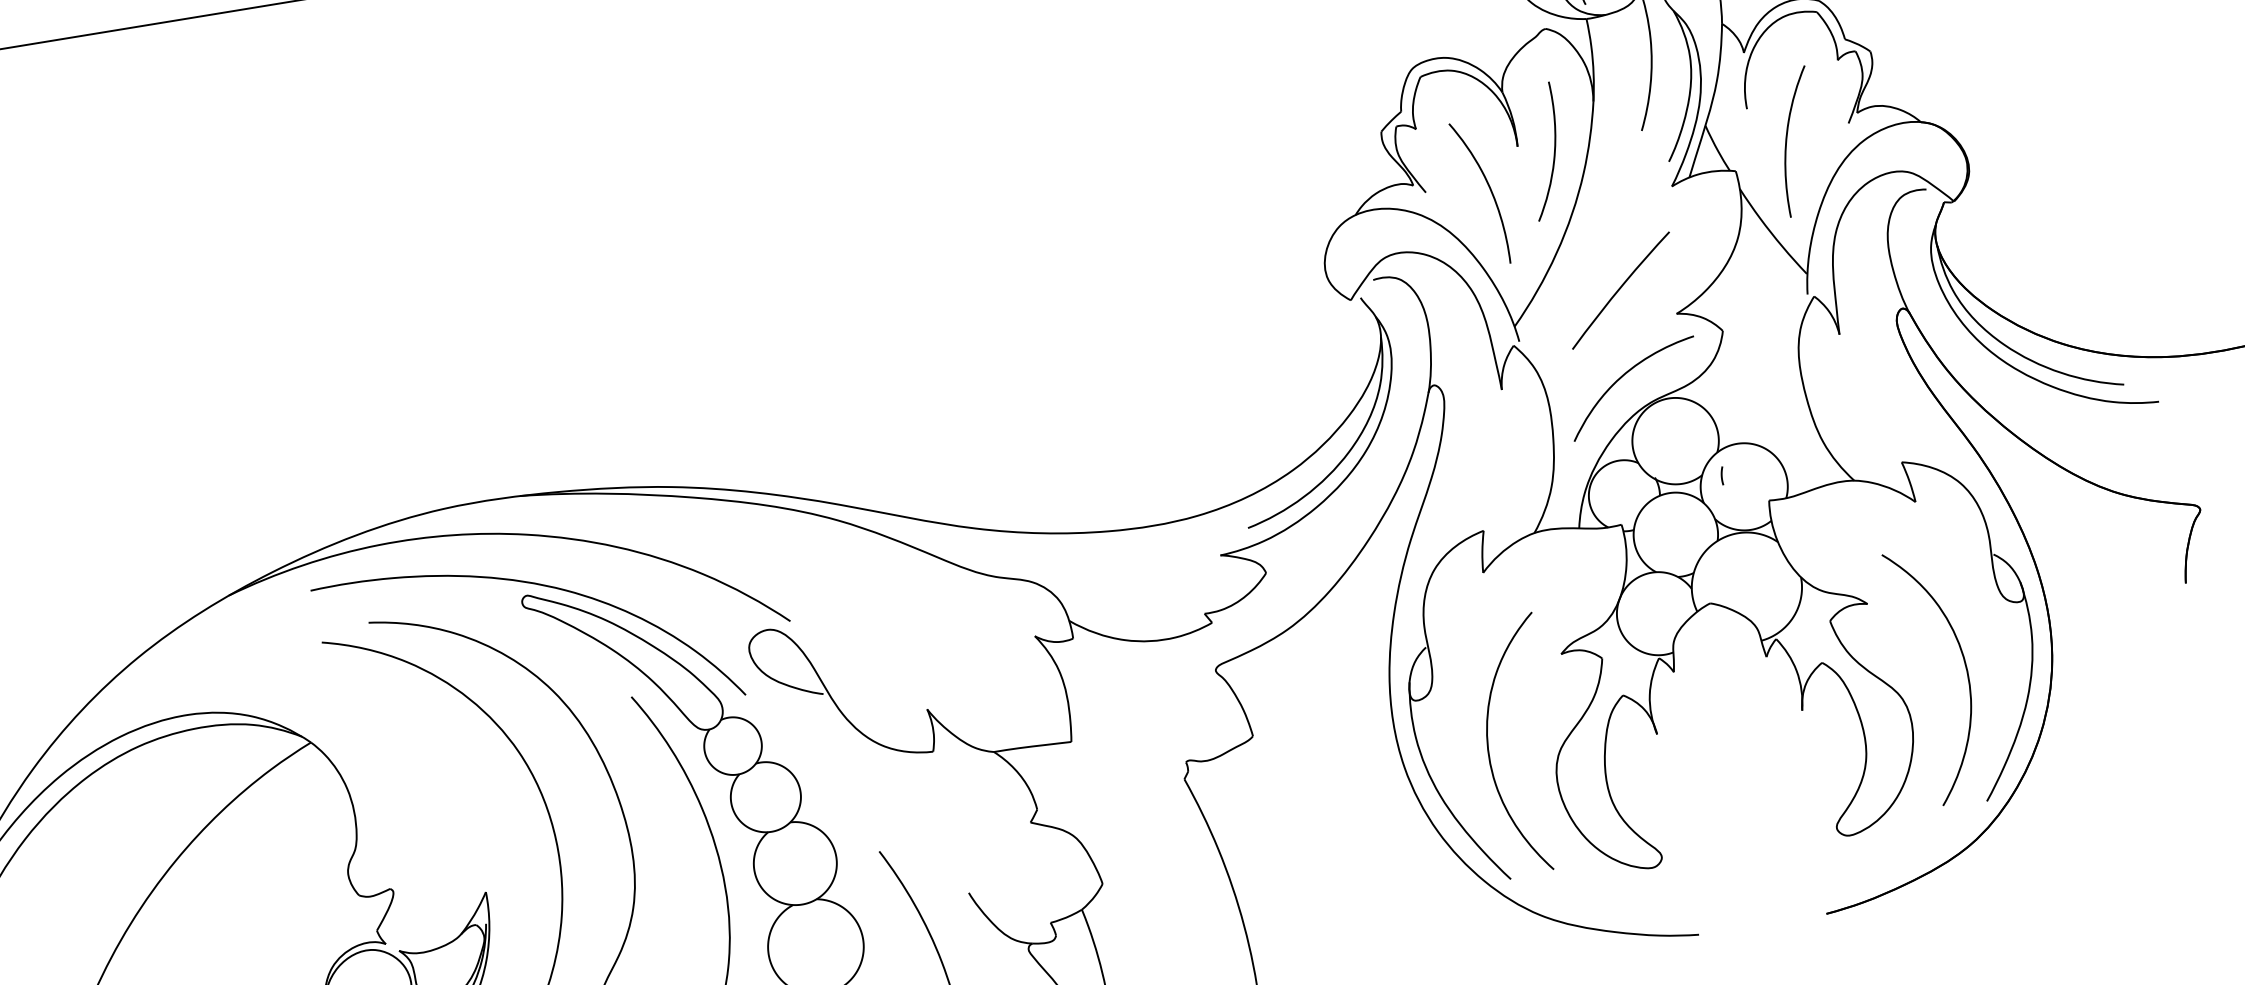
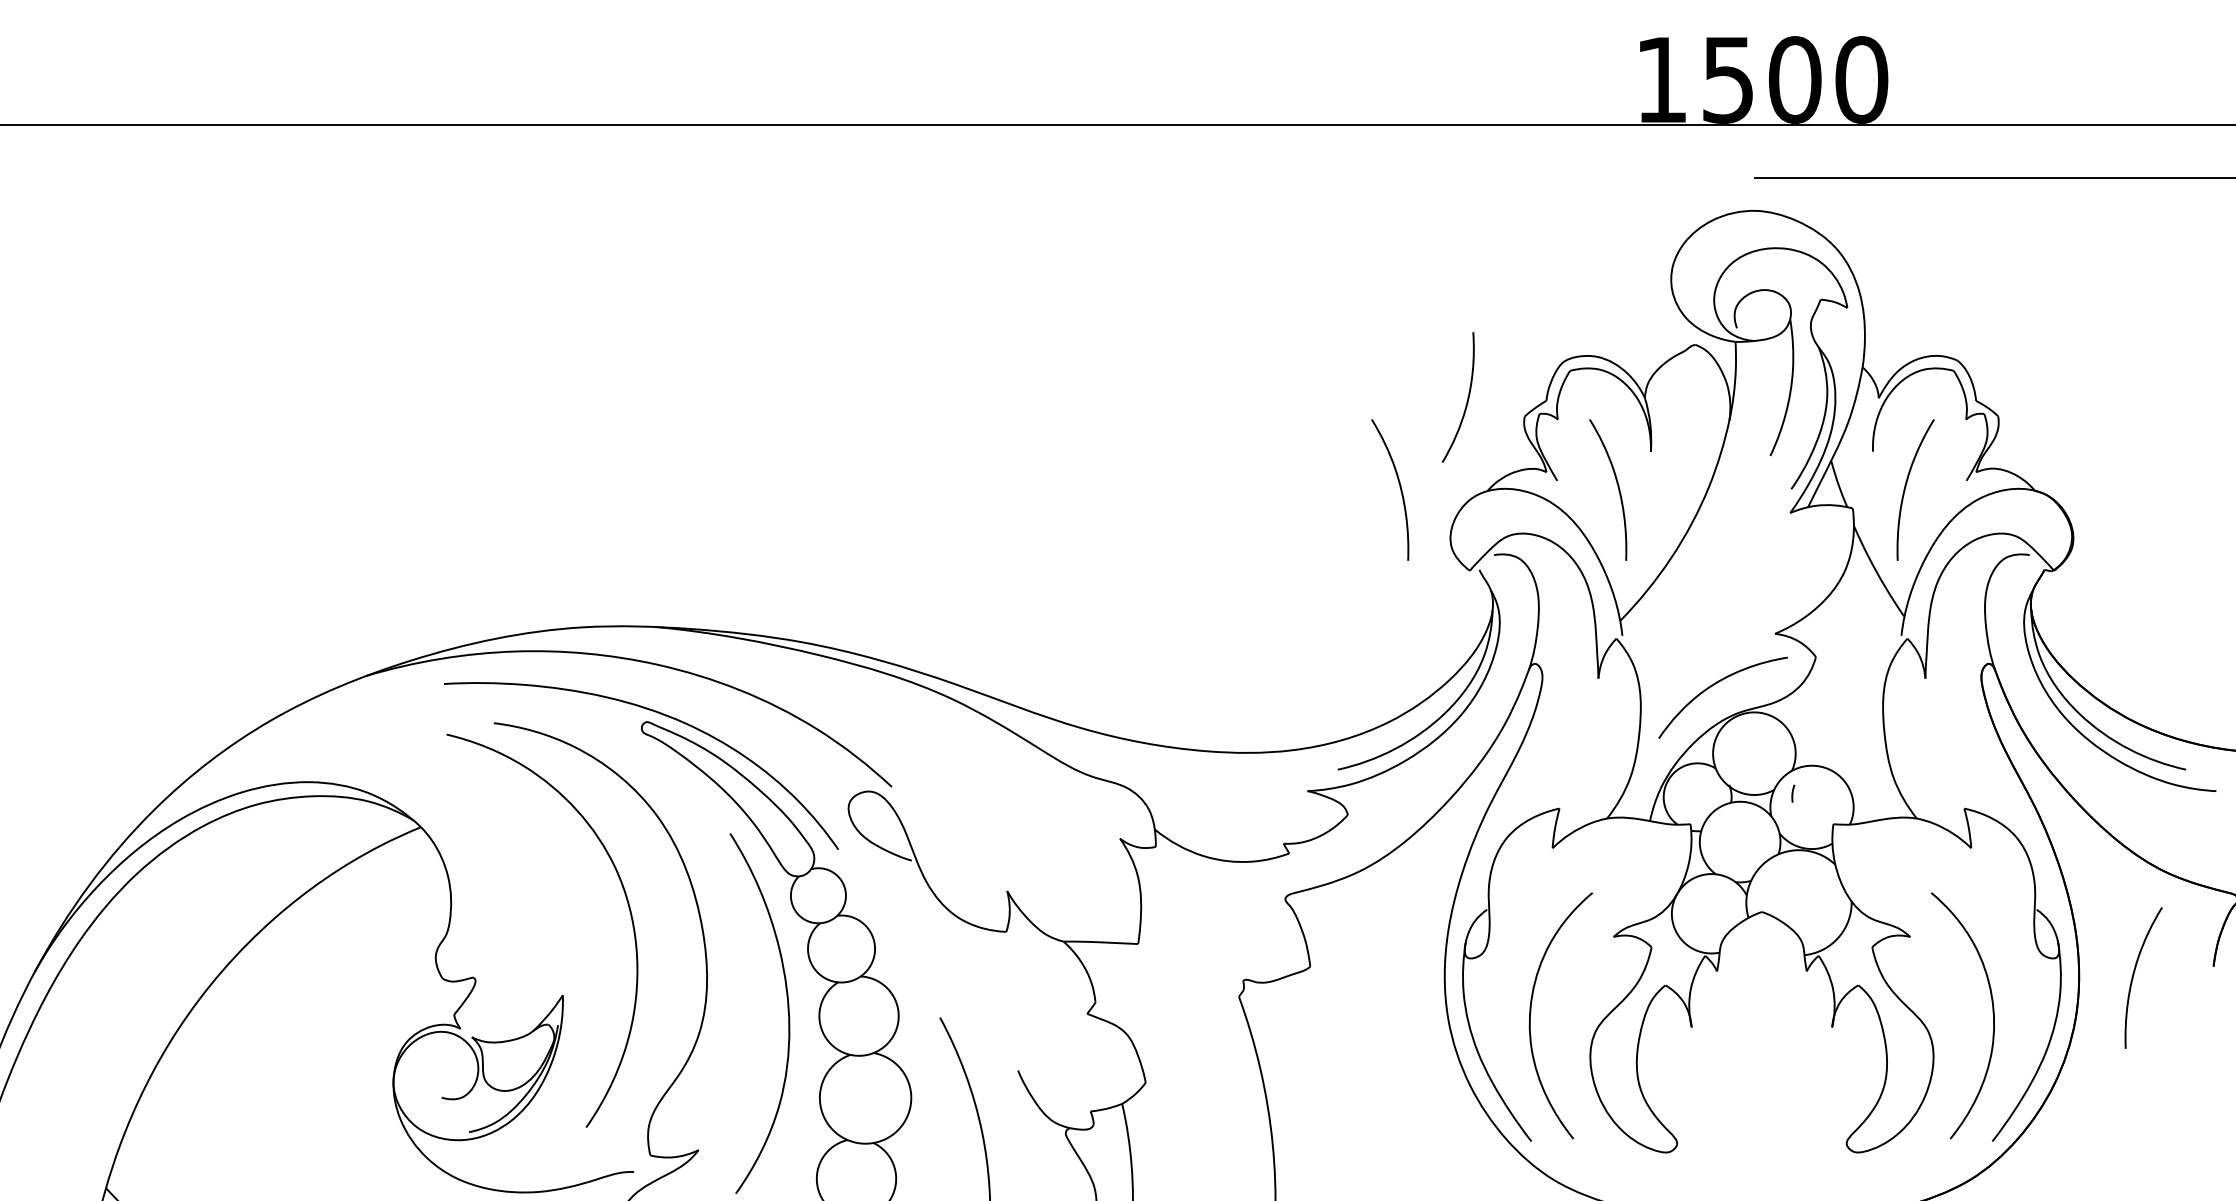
curve: (1553, 154) -> (1466, 401), moved
curve: (1264, 226) -> (1399, 487), added
curve: (1620, 289) -> (1725, 602), removed
curve: (2105, 604) -> (2134, 974), added

